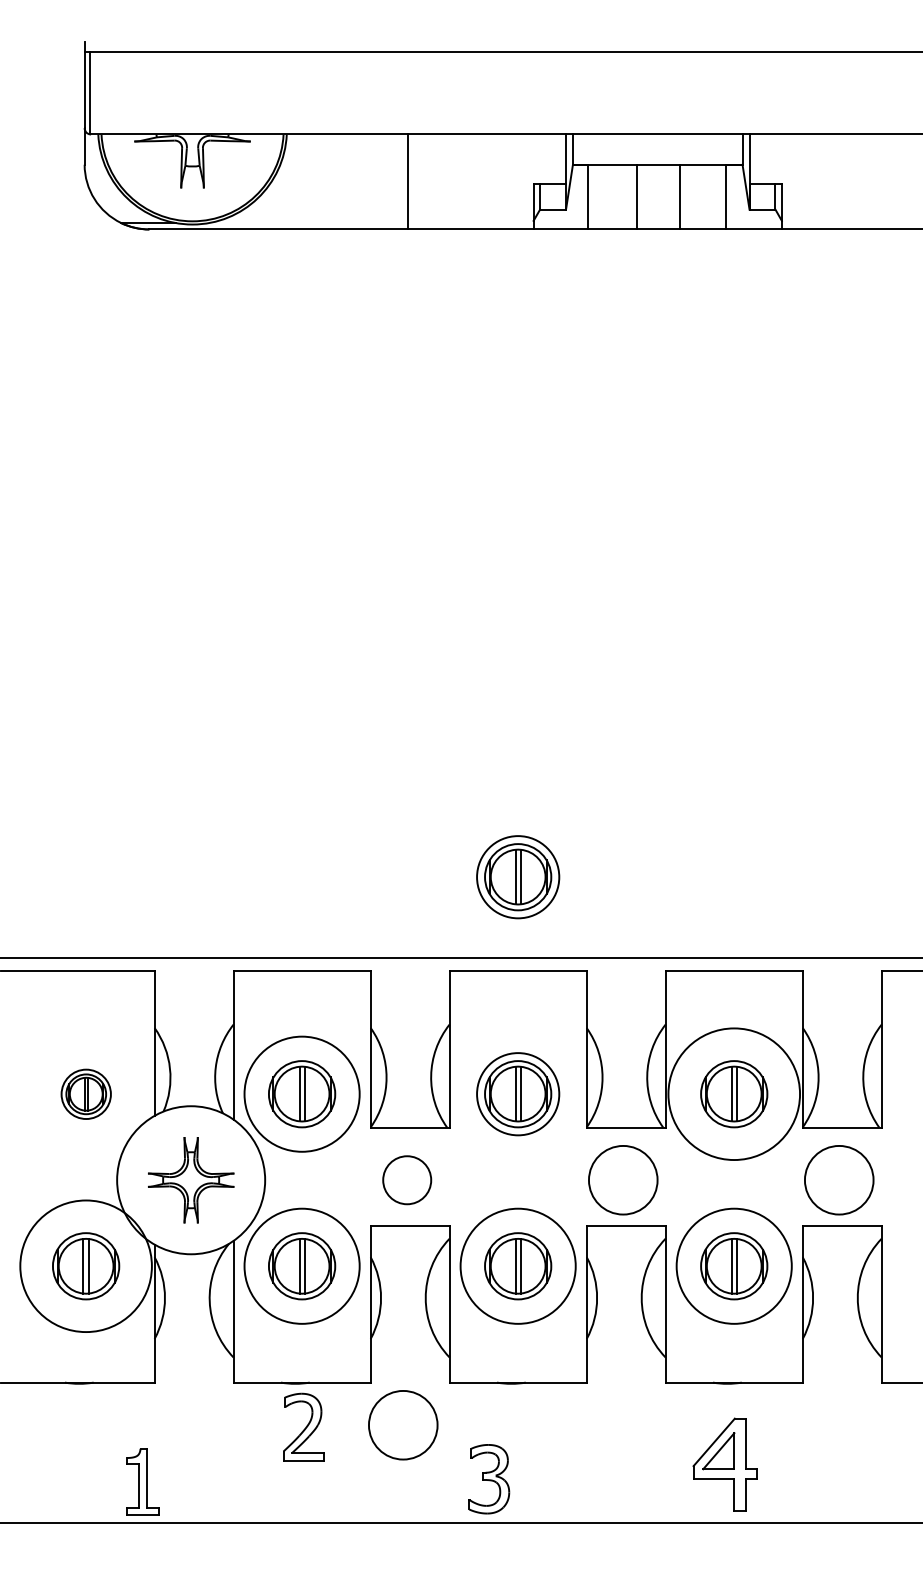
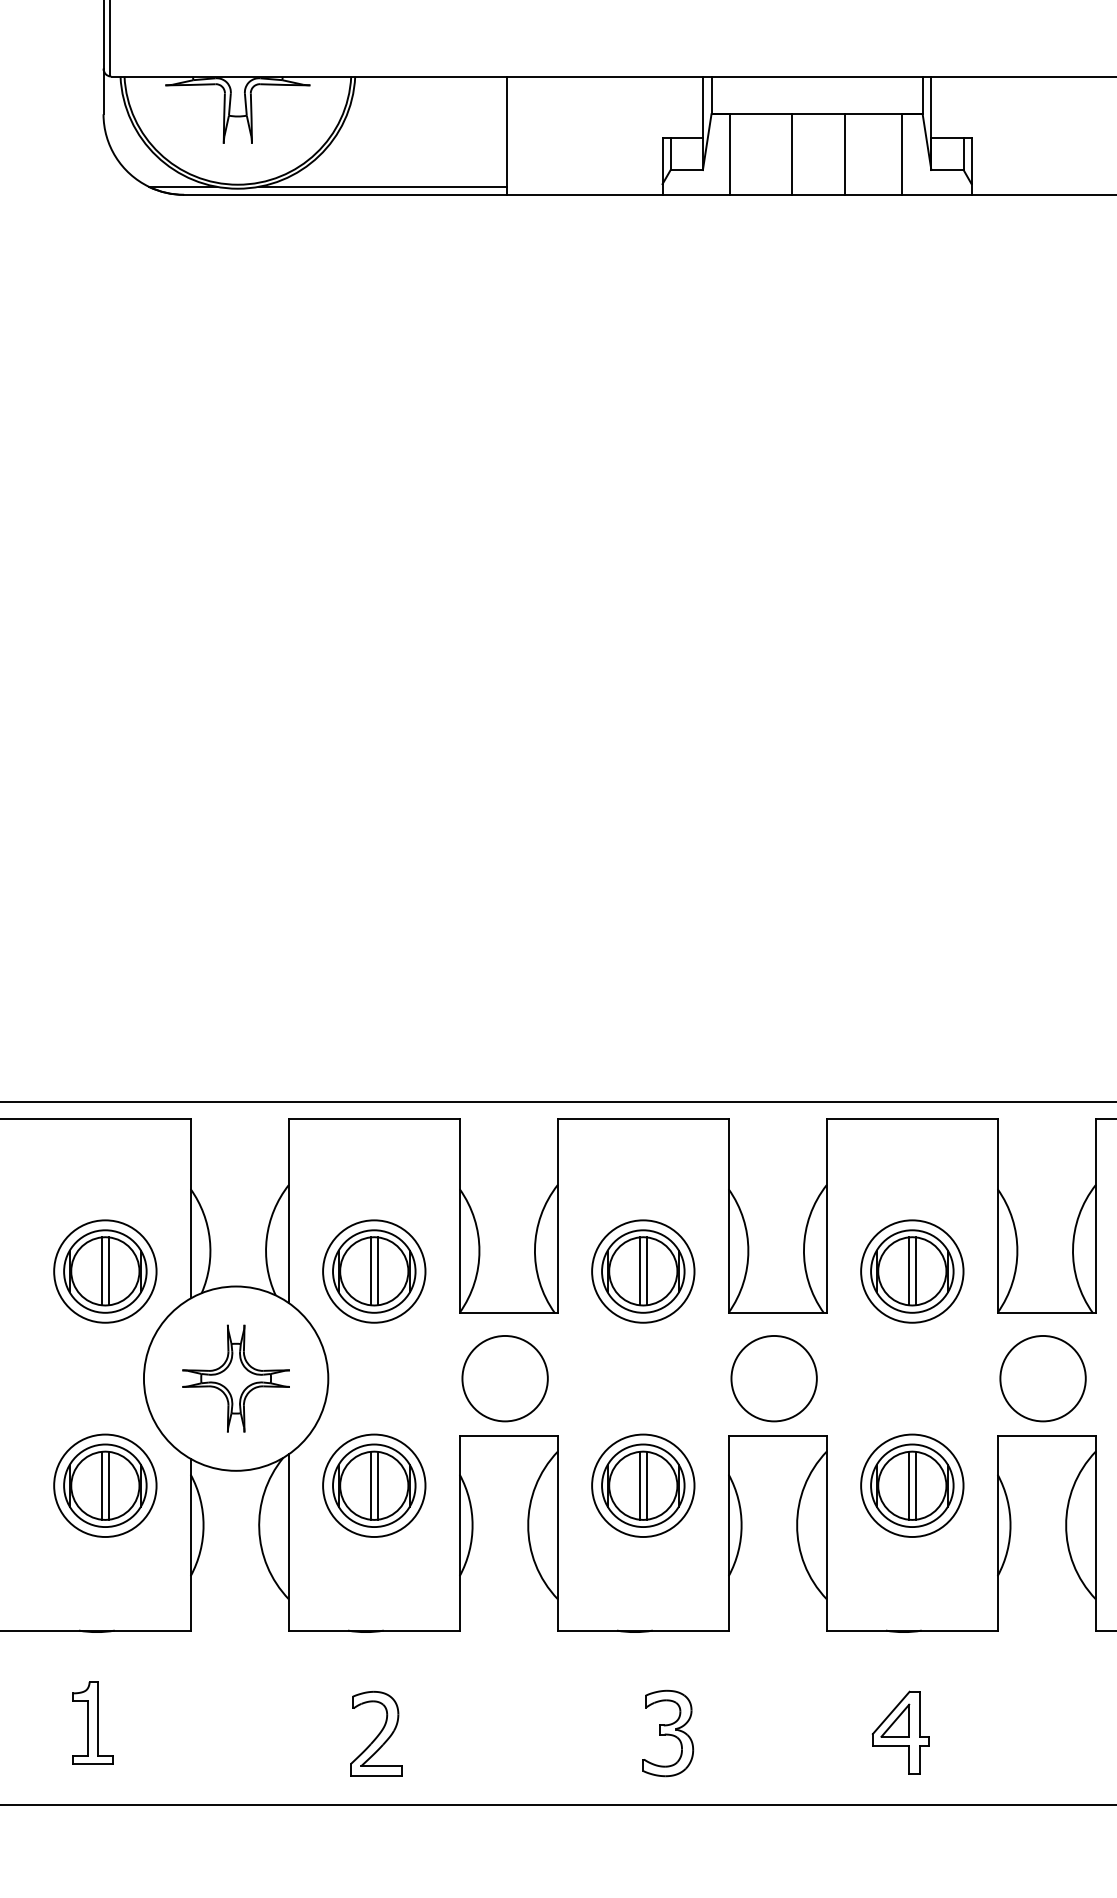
line: (308, 223) -> (382, 187), added
part: (518, 877) -> (643, 1001), removed
part: (86, 1094) -> (105, 1271), size x1.67
circle: (301, 1094) -> (373, 1271), size x0.71
circle: (734, 1094) -> (912, 1271), size x0.62
circle: (406, 1179) -> (504, 1377), size x1.43
circle: (86, 1266) -> (105, 1486), size x0.62
circle: (301, 1266) -> (373, 1486), size x0.71
circle: (518, 1266) -> (643, 1486), size x0.71
circle: (734, 1266) -> (912, 1486), size x0.71
circle: (403, 1425) -> (500, 1684), removed
part: (303, 1426) -> (376, 1732), moved
part: (724, 1464) -> (900, 1732), size x0.71
part: (489, 1479) -> (668, 1733), moved
part: (142, 1481) -> (92, 1722), moved

